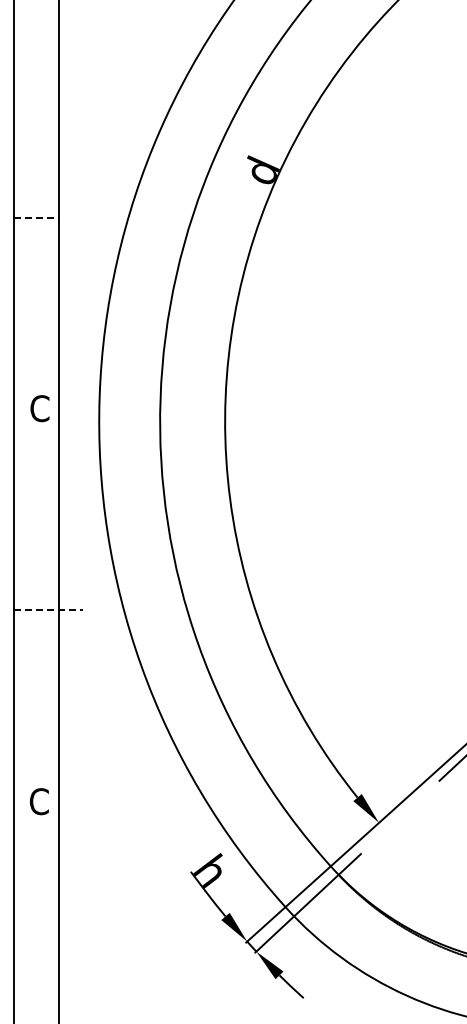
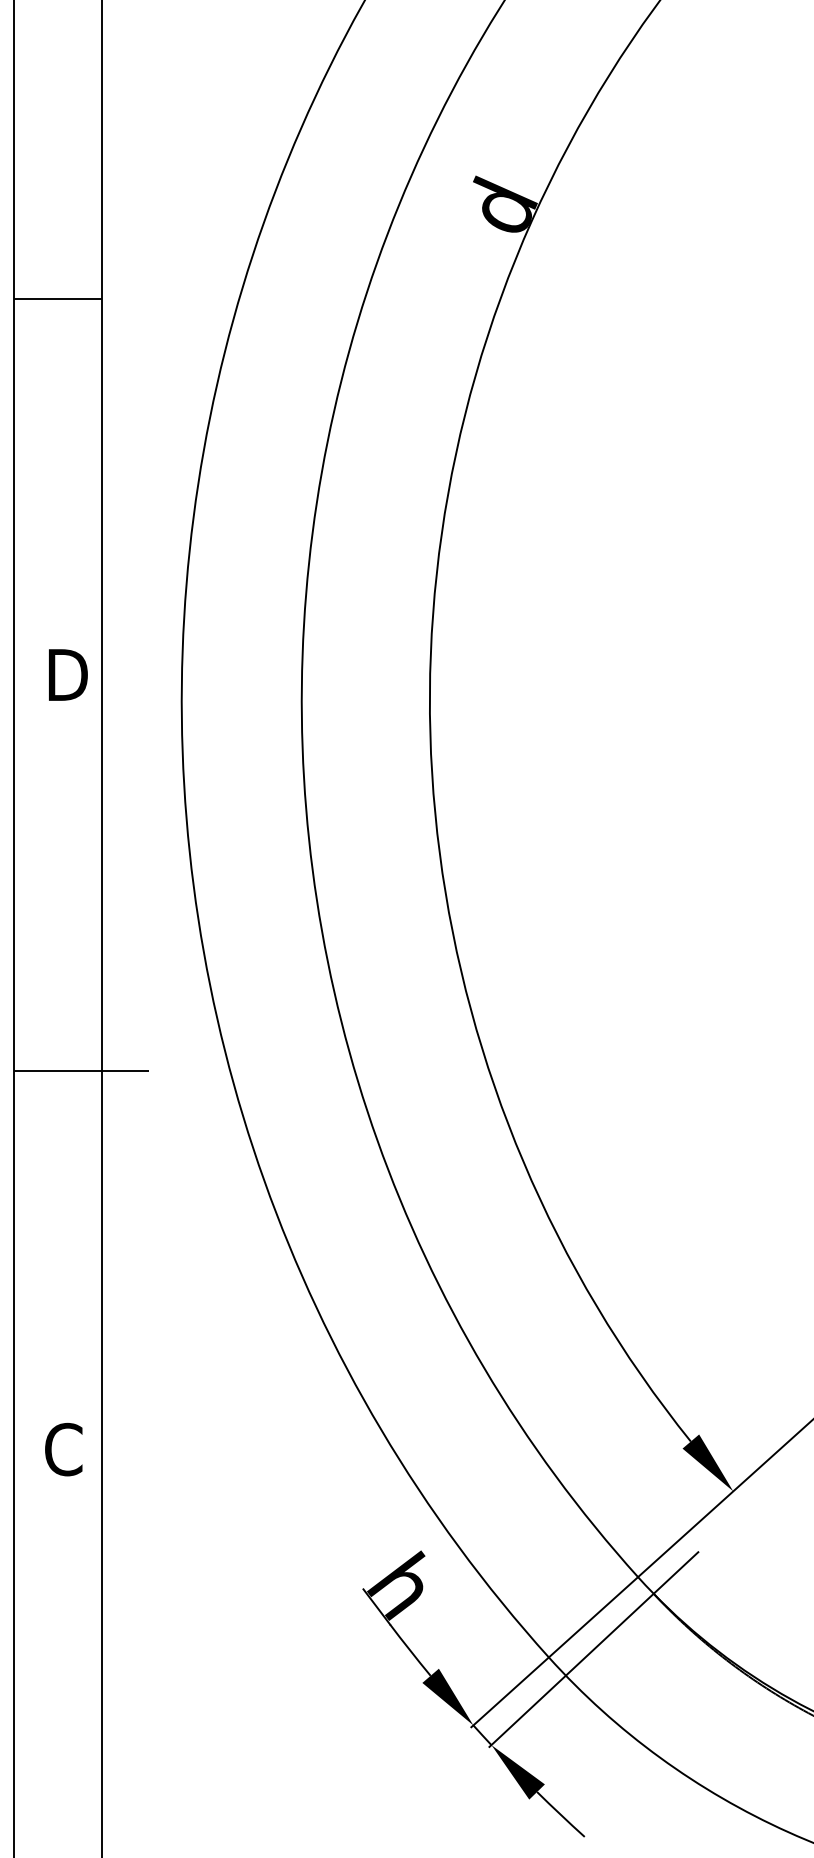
line: (36, 217) -> (58, 298), dashed -> solid
text: (40, 408) -> (66, 674), C -> D
line: (48, 609) -> (81, 1070), dashed -> solid

